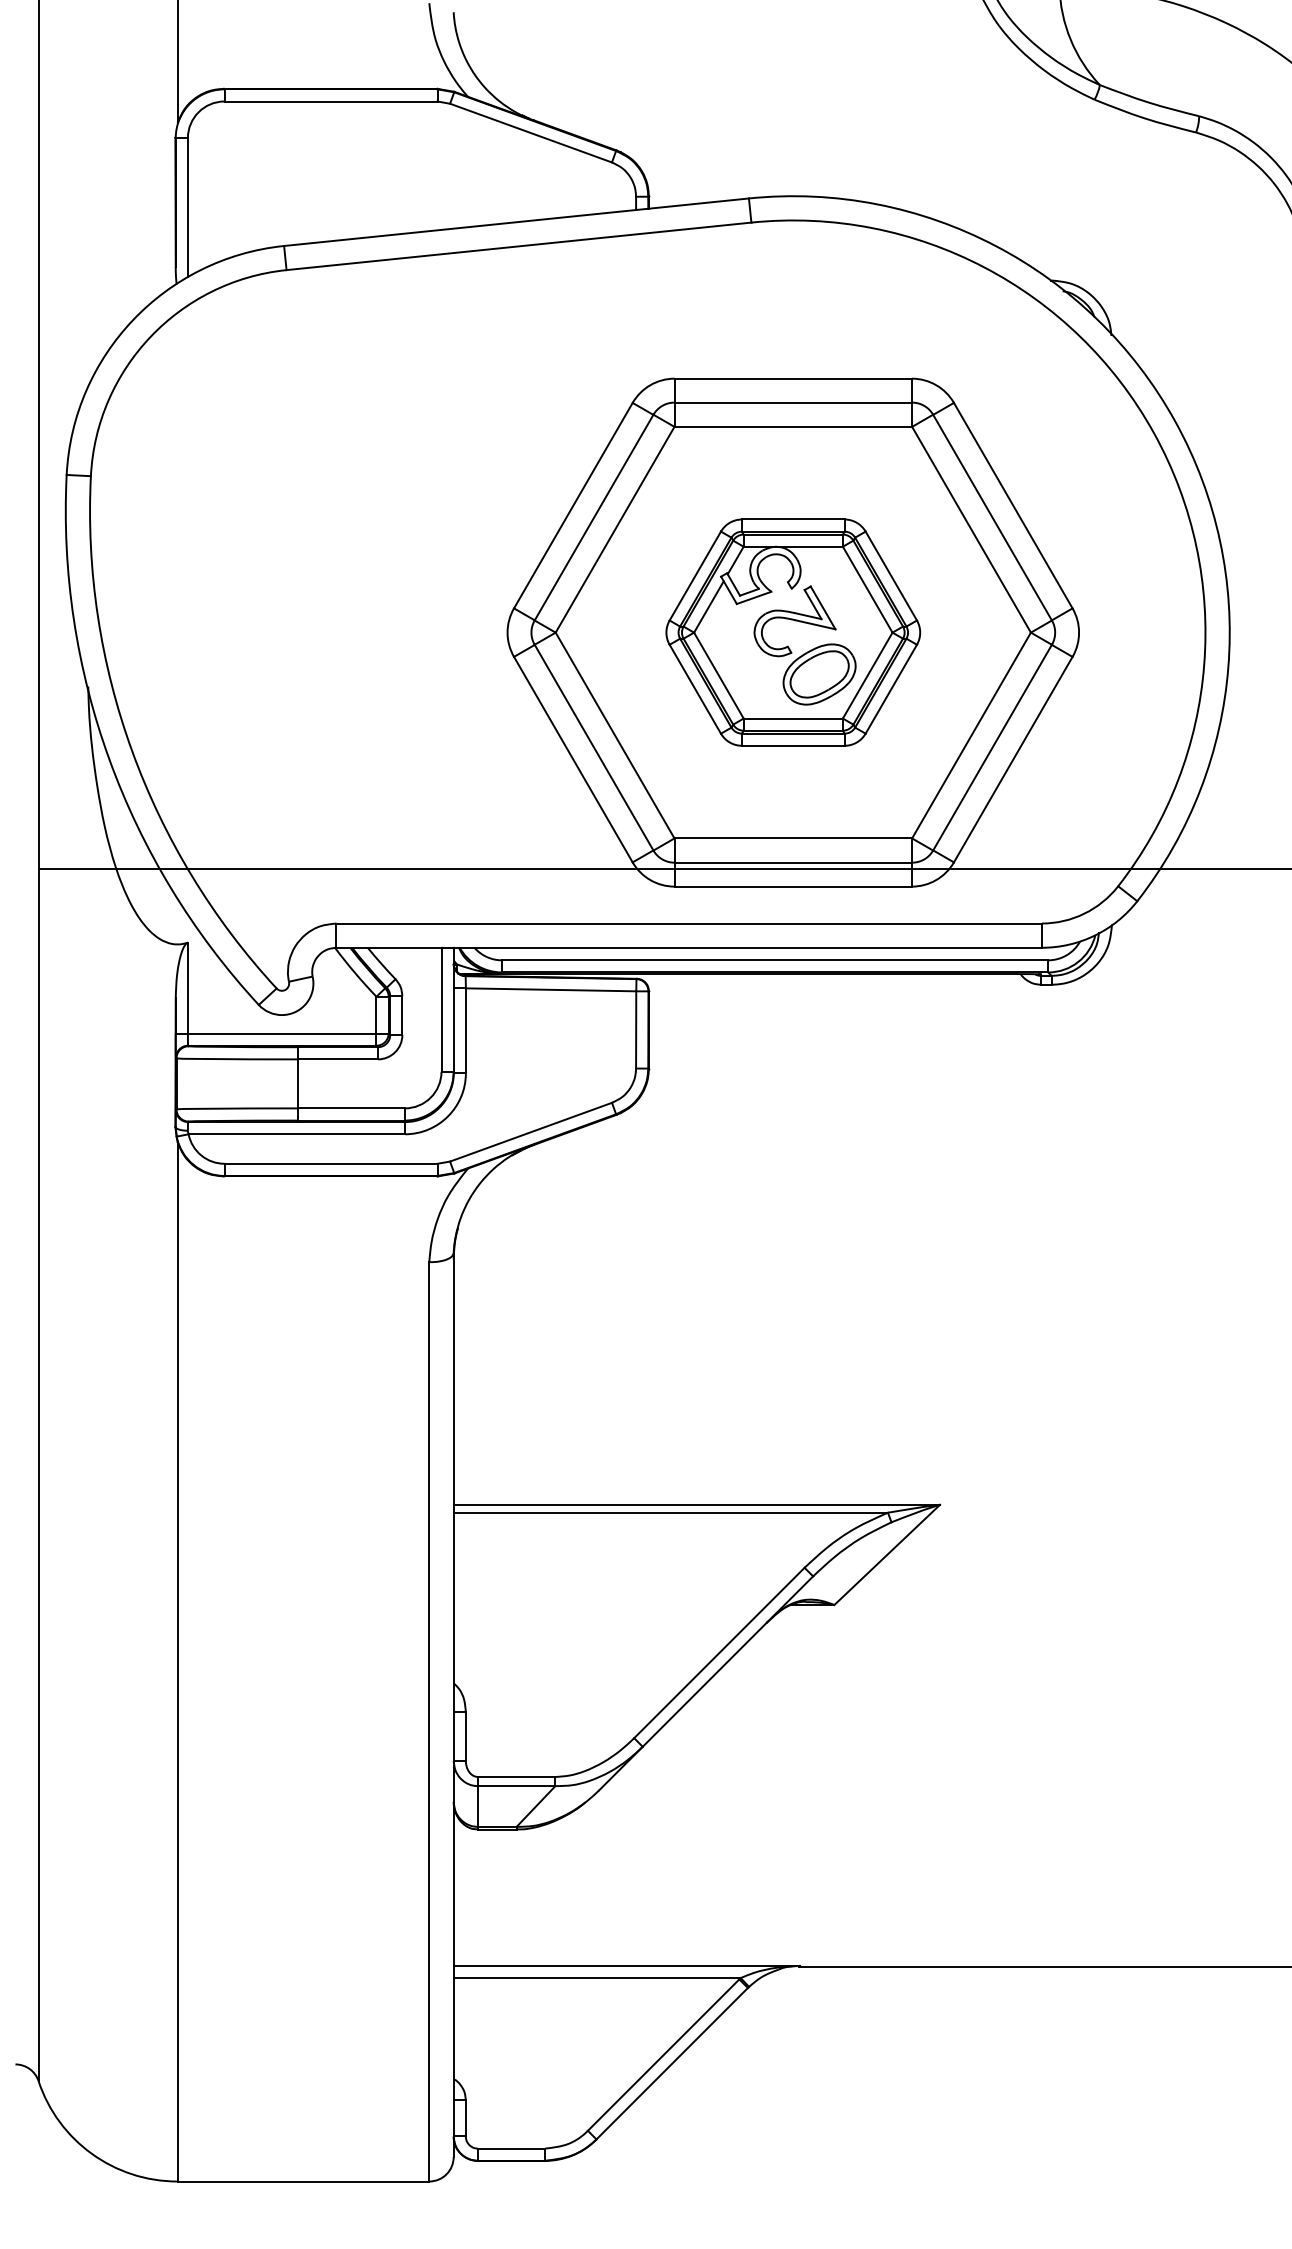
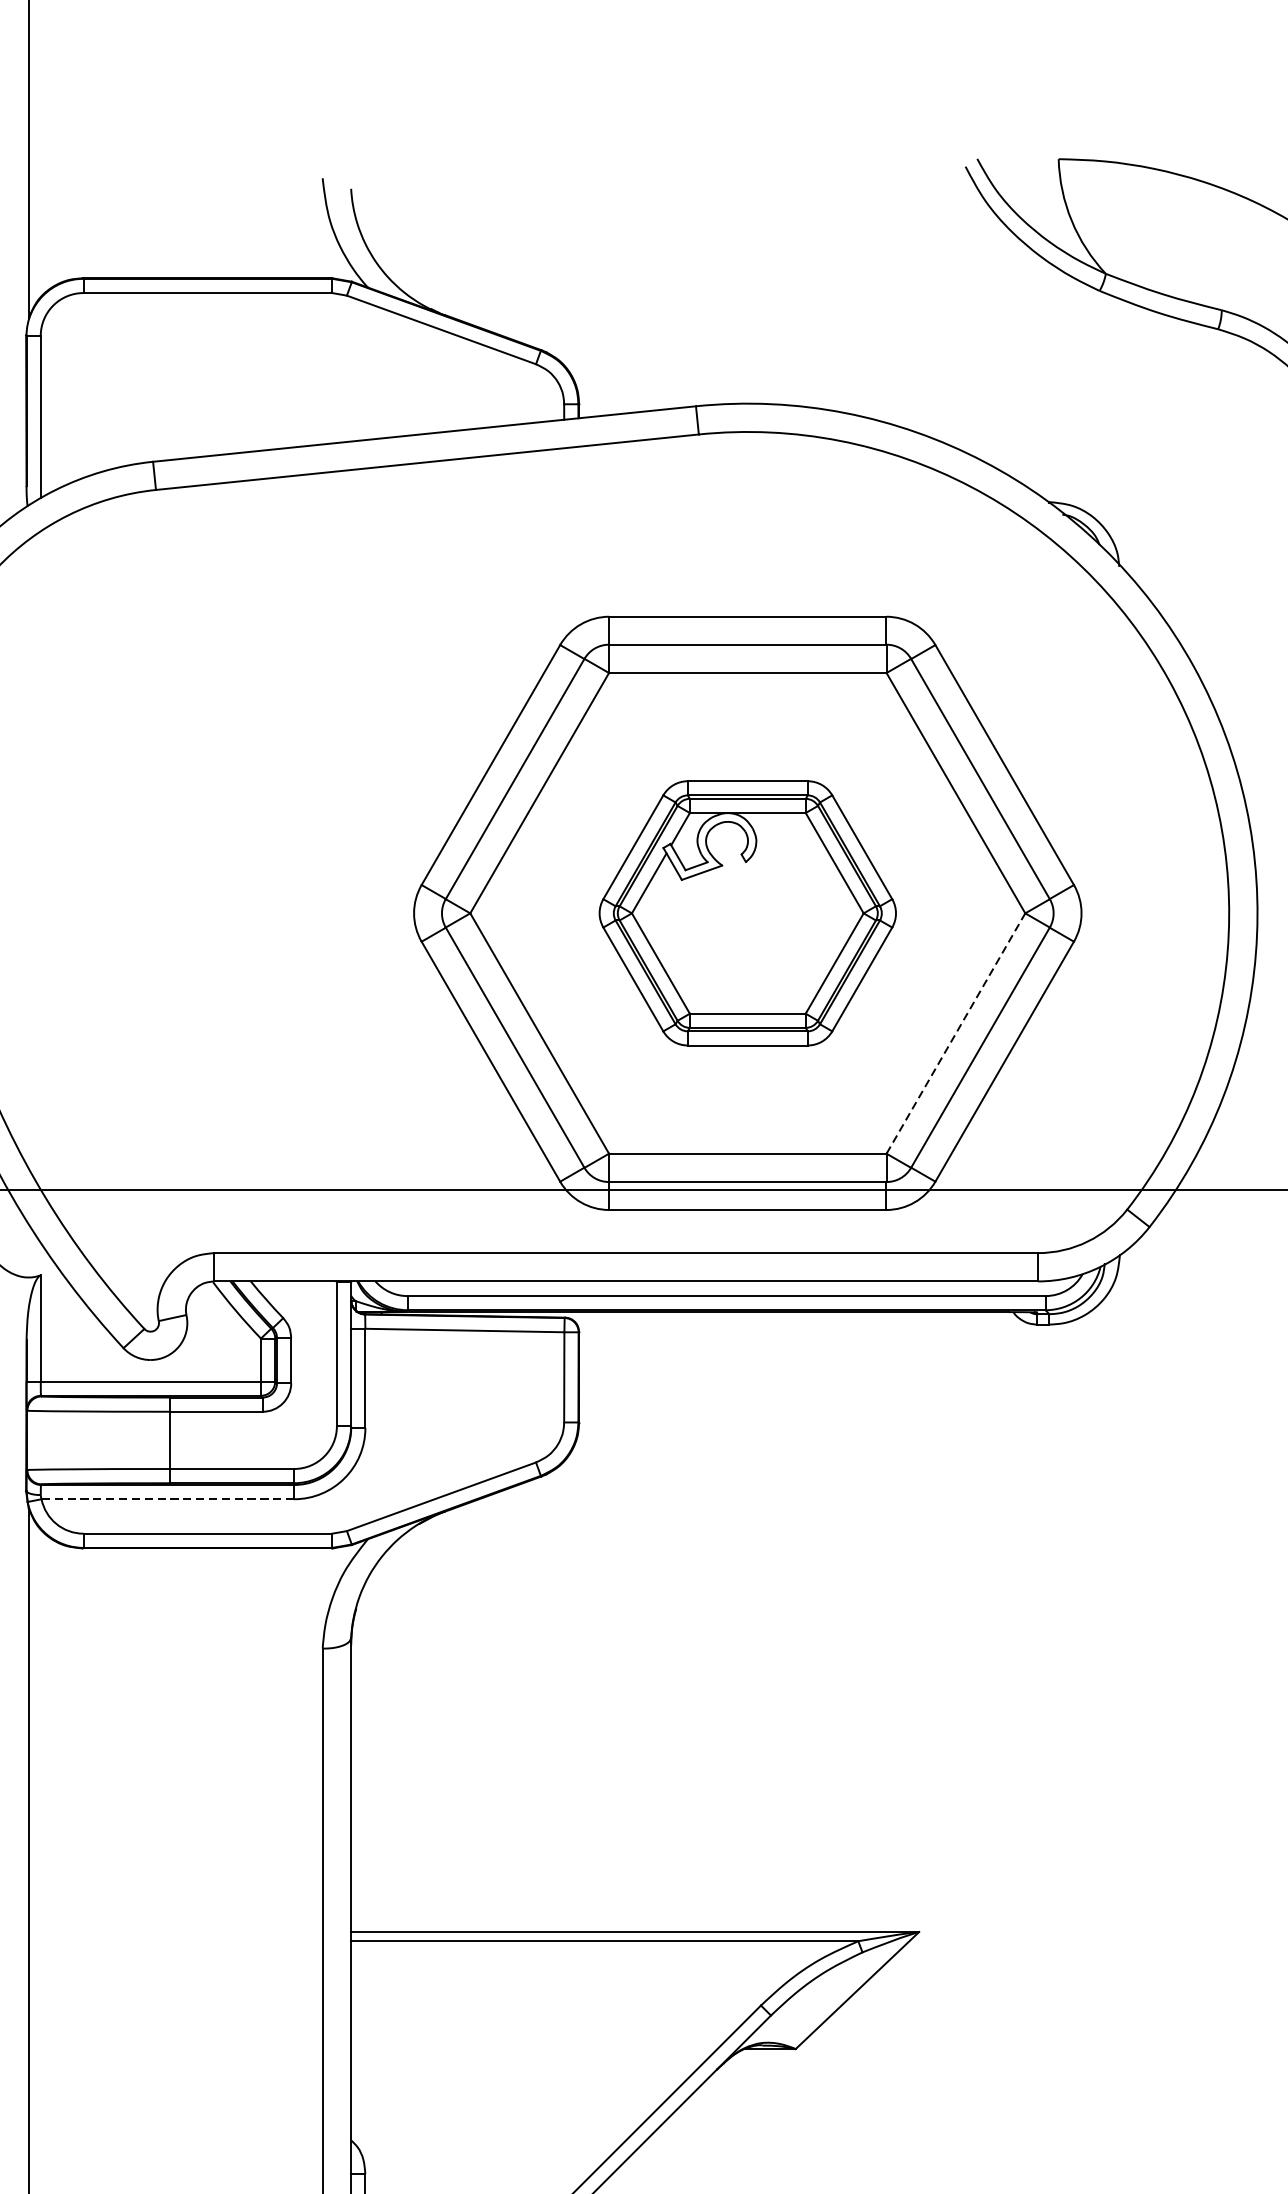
part: (807, 651) -> (764, 935), removed
line: (971, 735) -> (955, 1033), solid -> dashed
line: (296, 1134) -> (167, 1499), solid -> dashed

